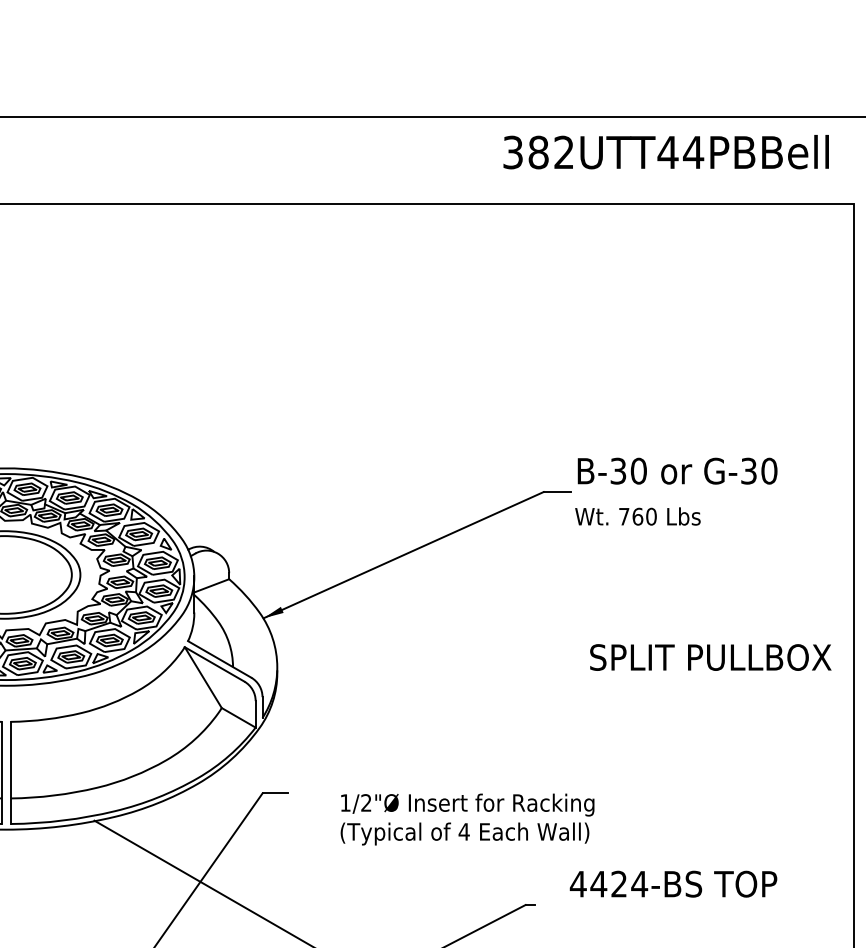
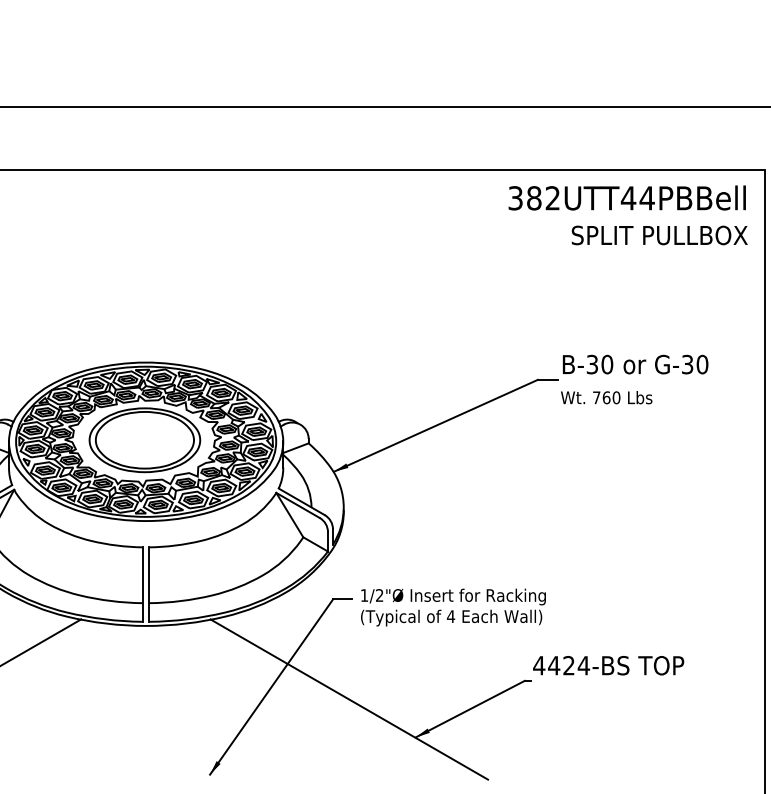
text: (665, 151) -> (626, 197), moved
text: (710, 657) -> (659, 235), moved
text: (467, 819) -> (453, 607), moved
text: (673, 883) -> (608, 665), moved

